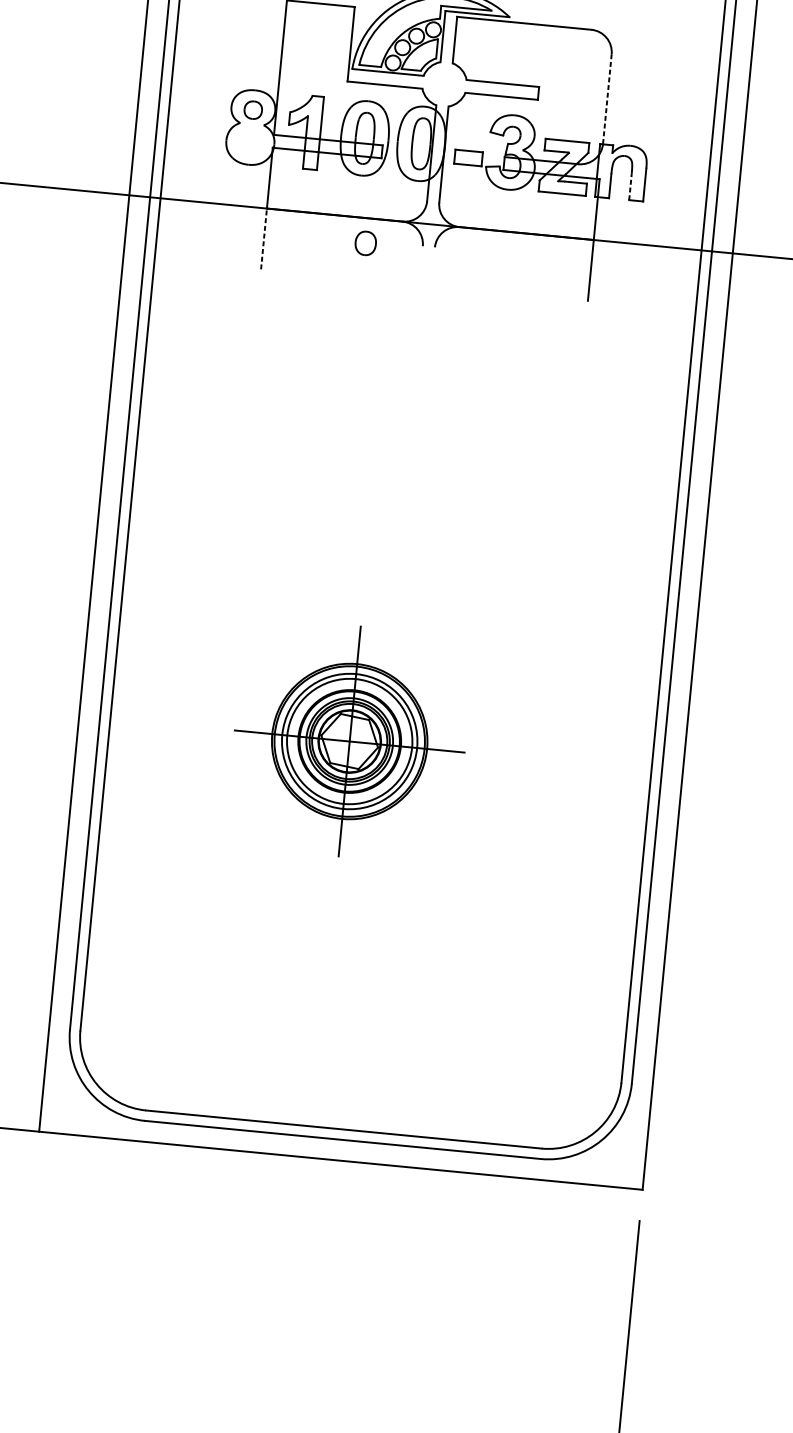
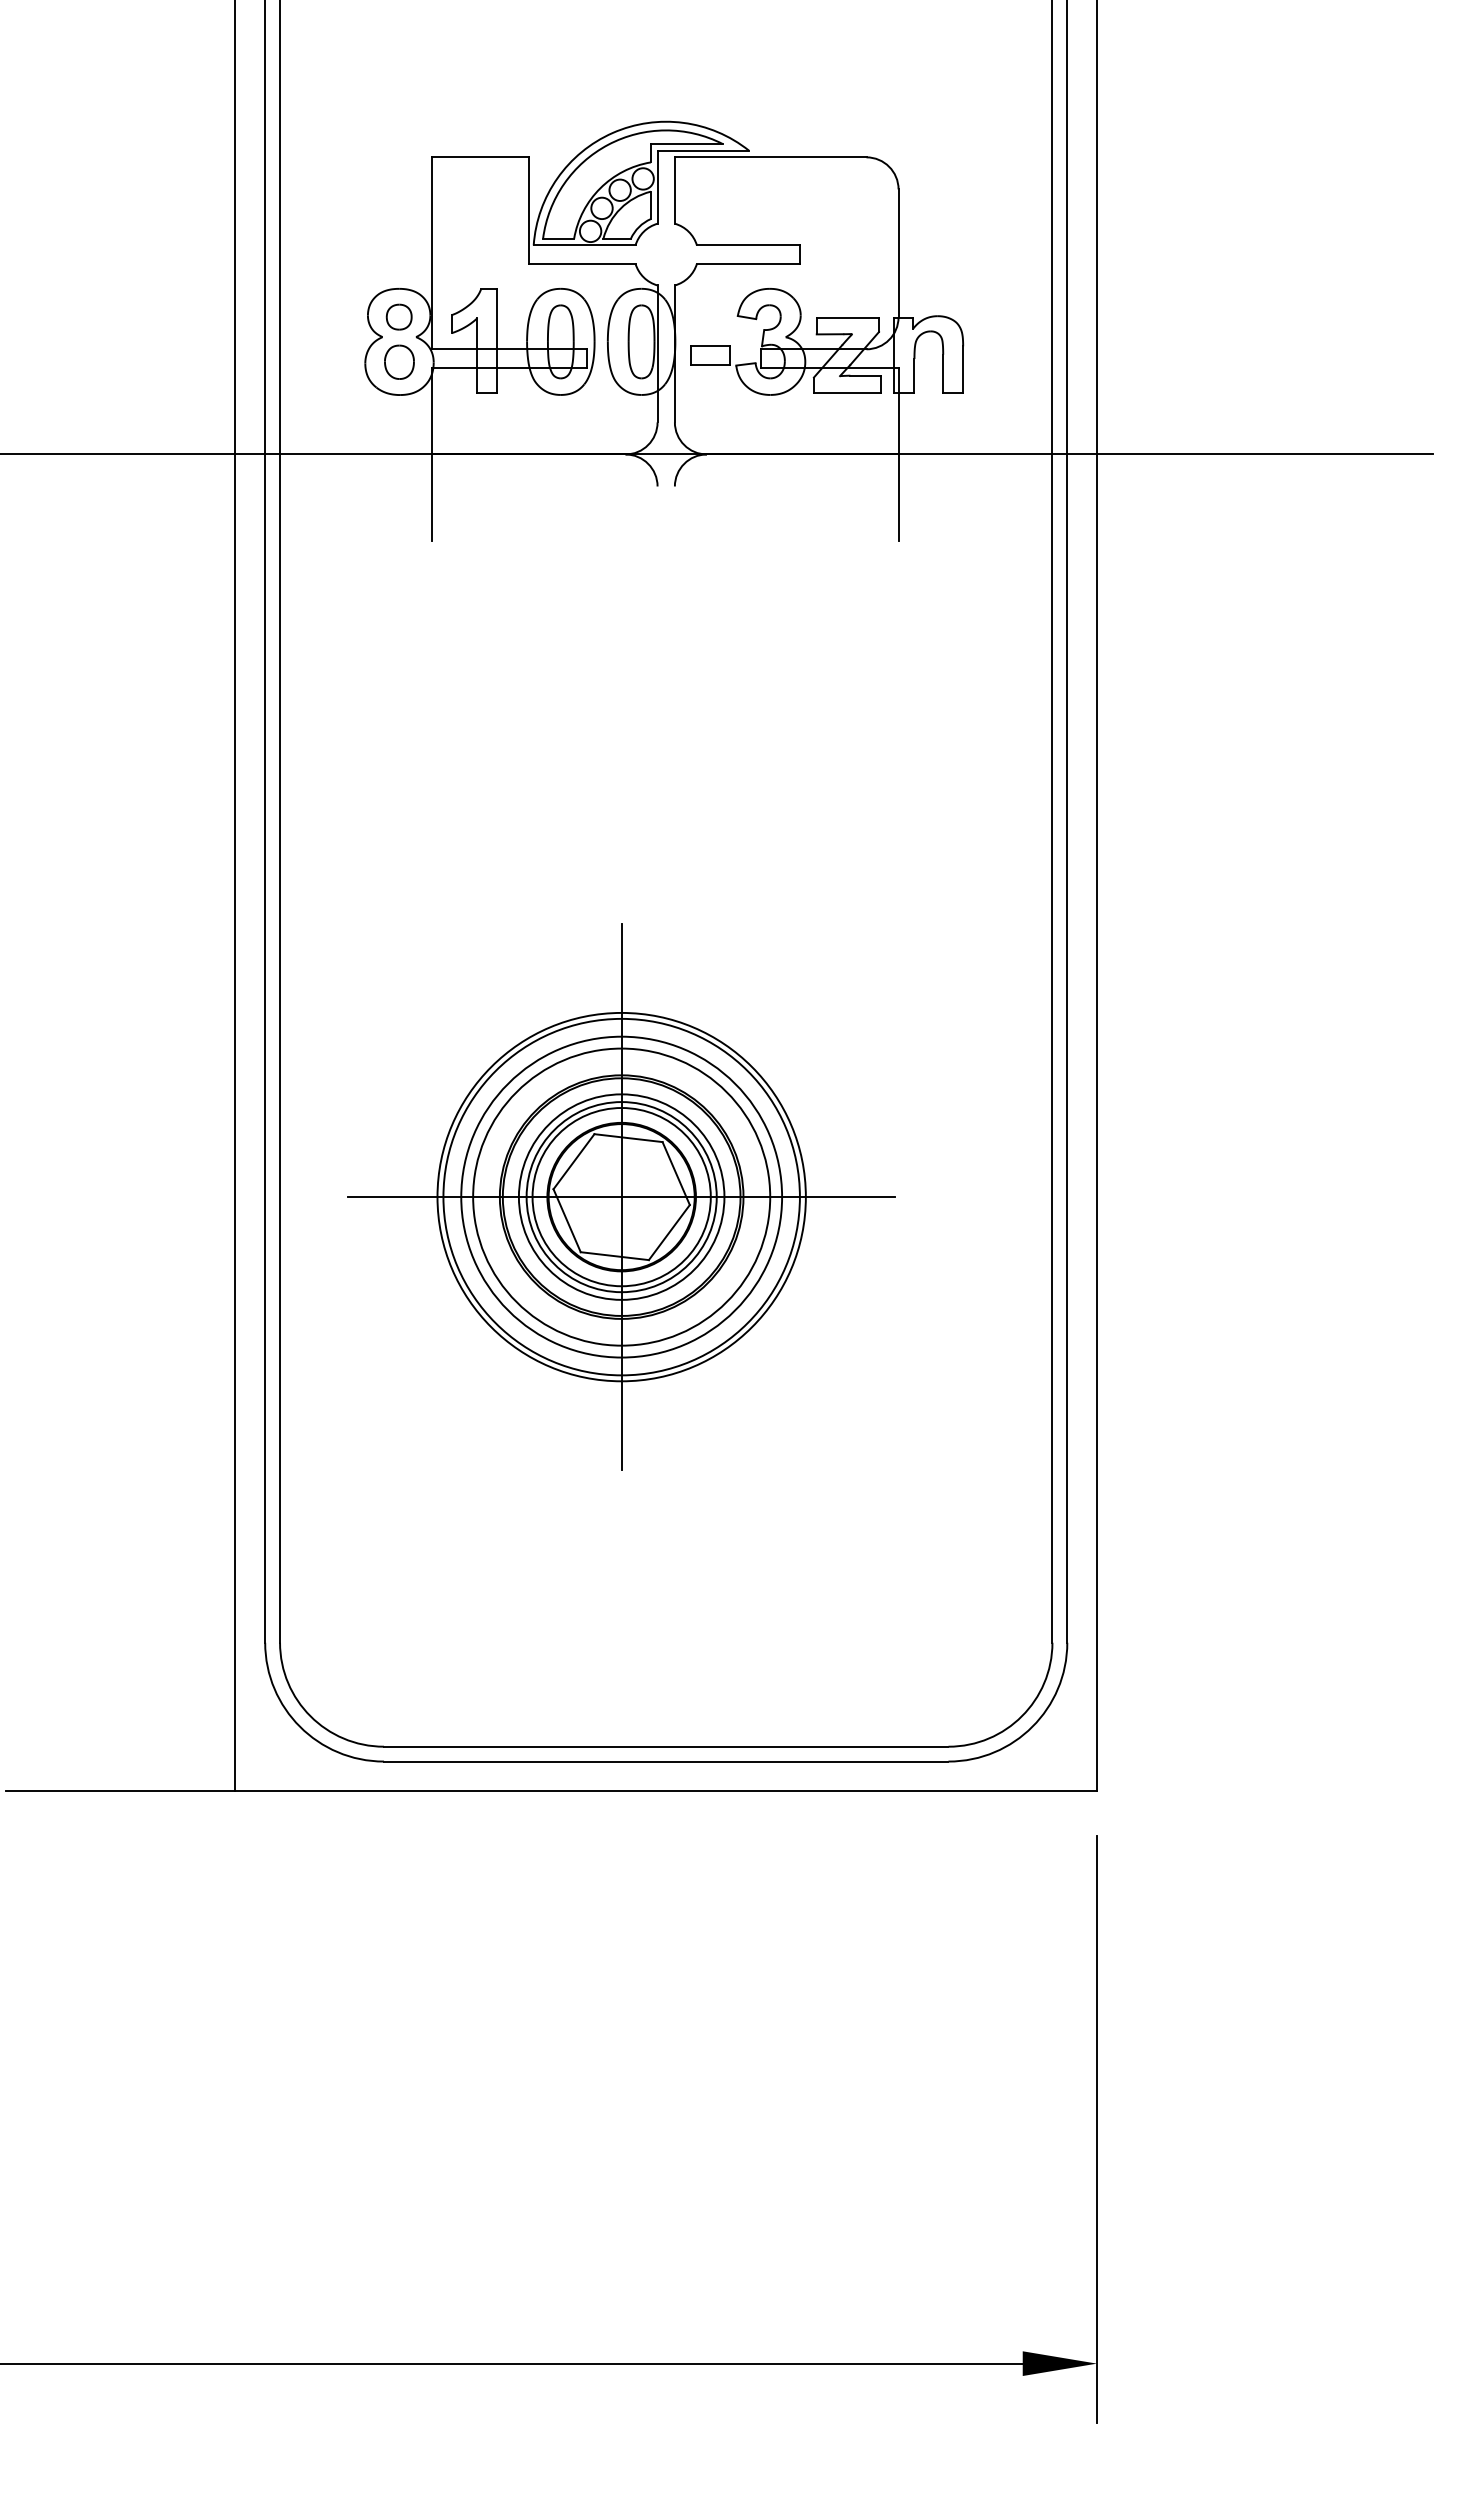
line: (607, 99) -> (898, 253), dashed -> solid
line: (630, 186) -> (943, 373), dashed -> solid
line: (263, 238) -> (431, 497), dashed -> solid
part: (365, 242) -> (399, 361), moved
part: (349, 741) -> (621, 1196), size x1.67

